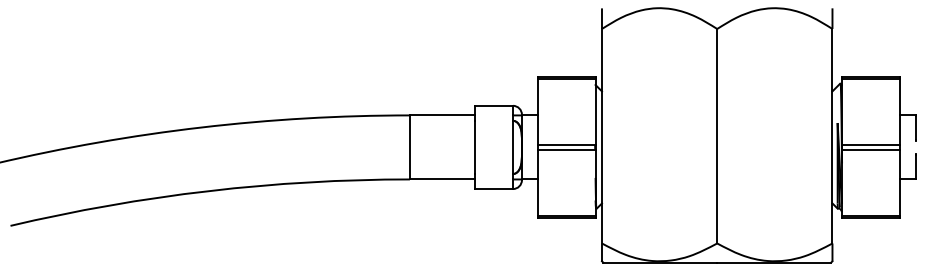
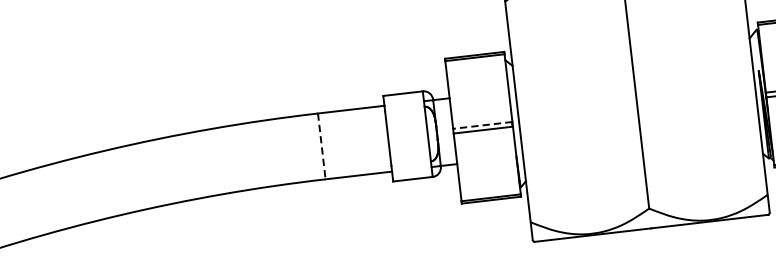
line: (566, 145) -> (482, 125), solid -> dashed
line: (409, 147) -> (321, 146), solid -> dashed

